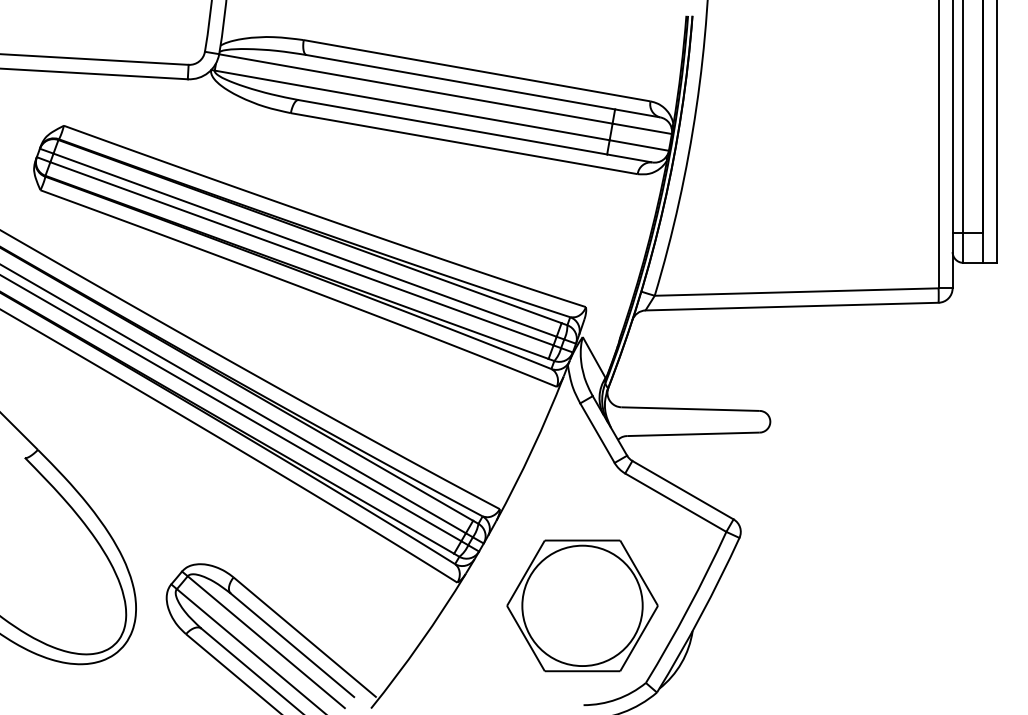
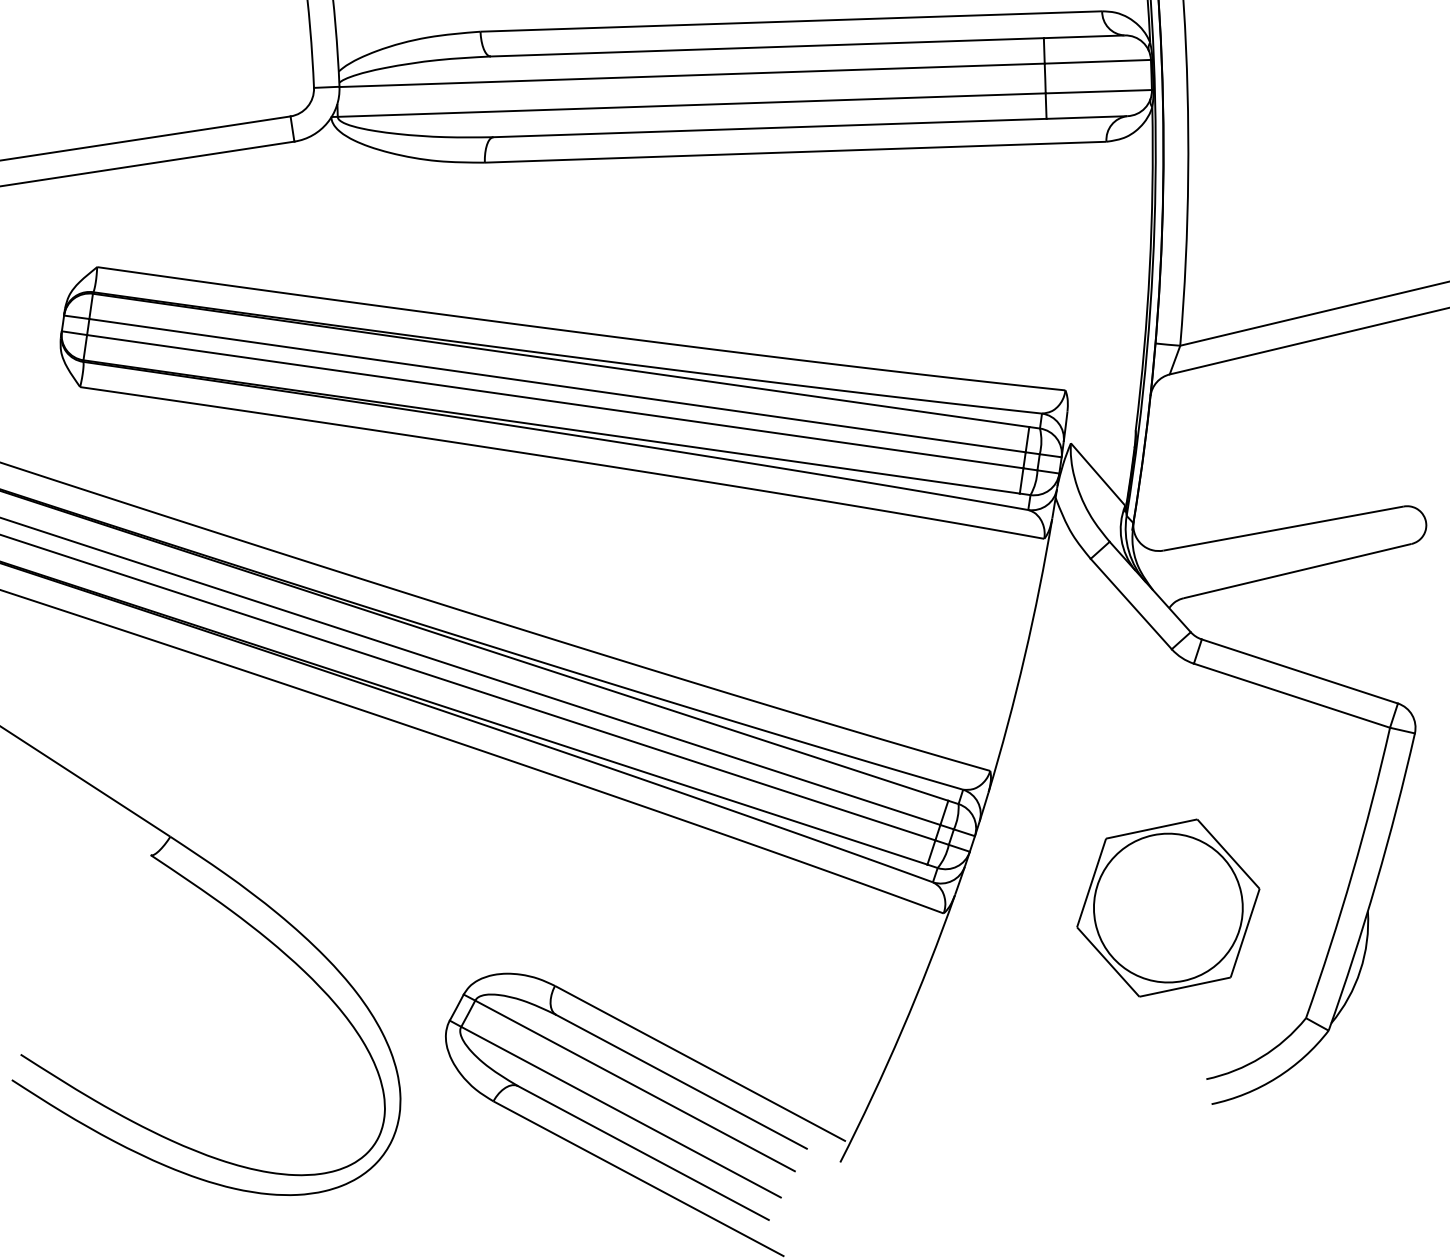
part: (582, 605) -> (1168, 907), size x0.7

